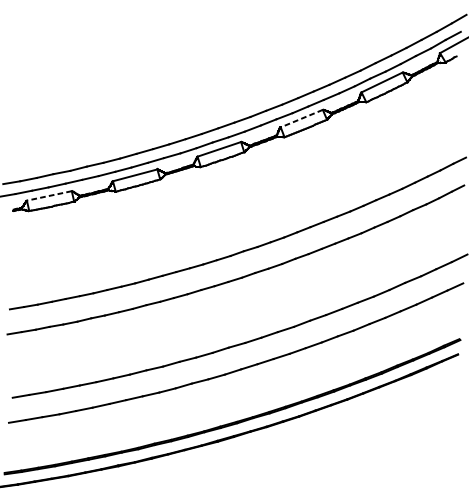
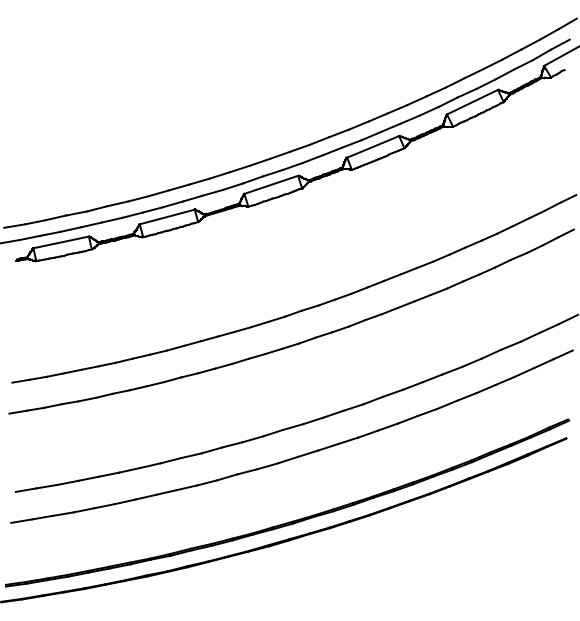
line: (301, 119) -> (372, 147), dashed -> solid
line: (48, 195) -> (60, 242), dashed -> solid

